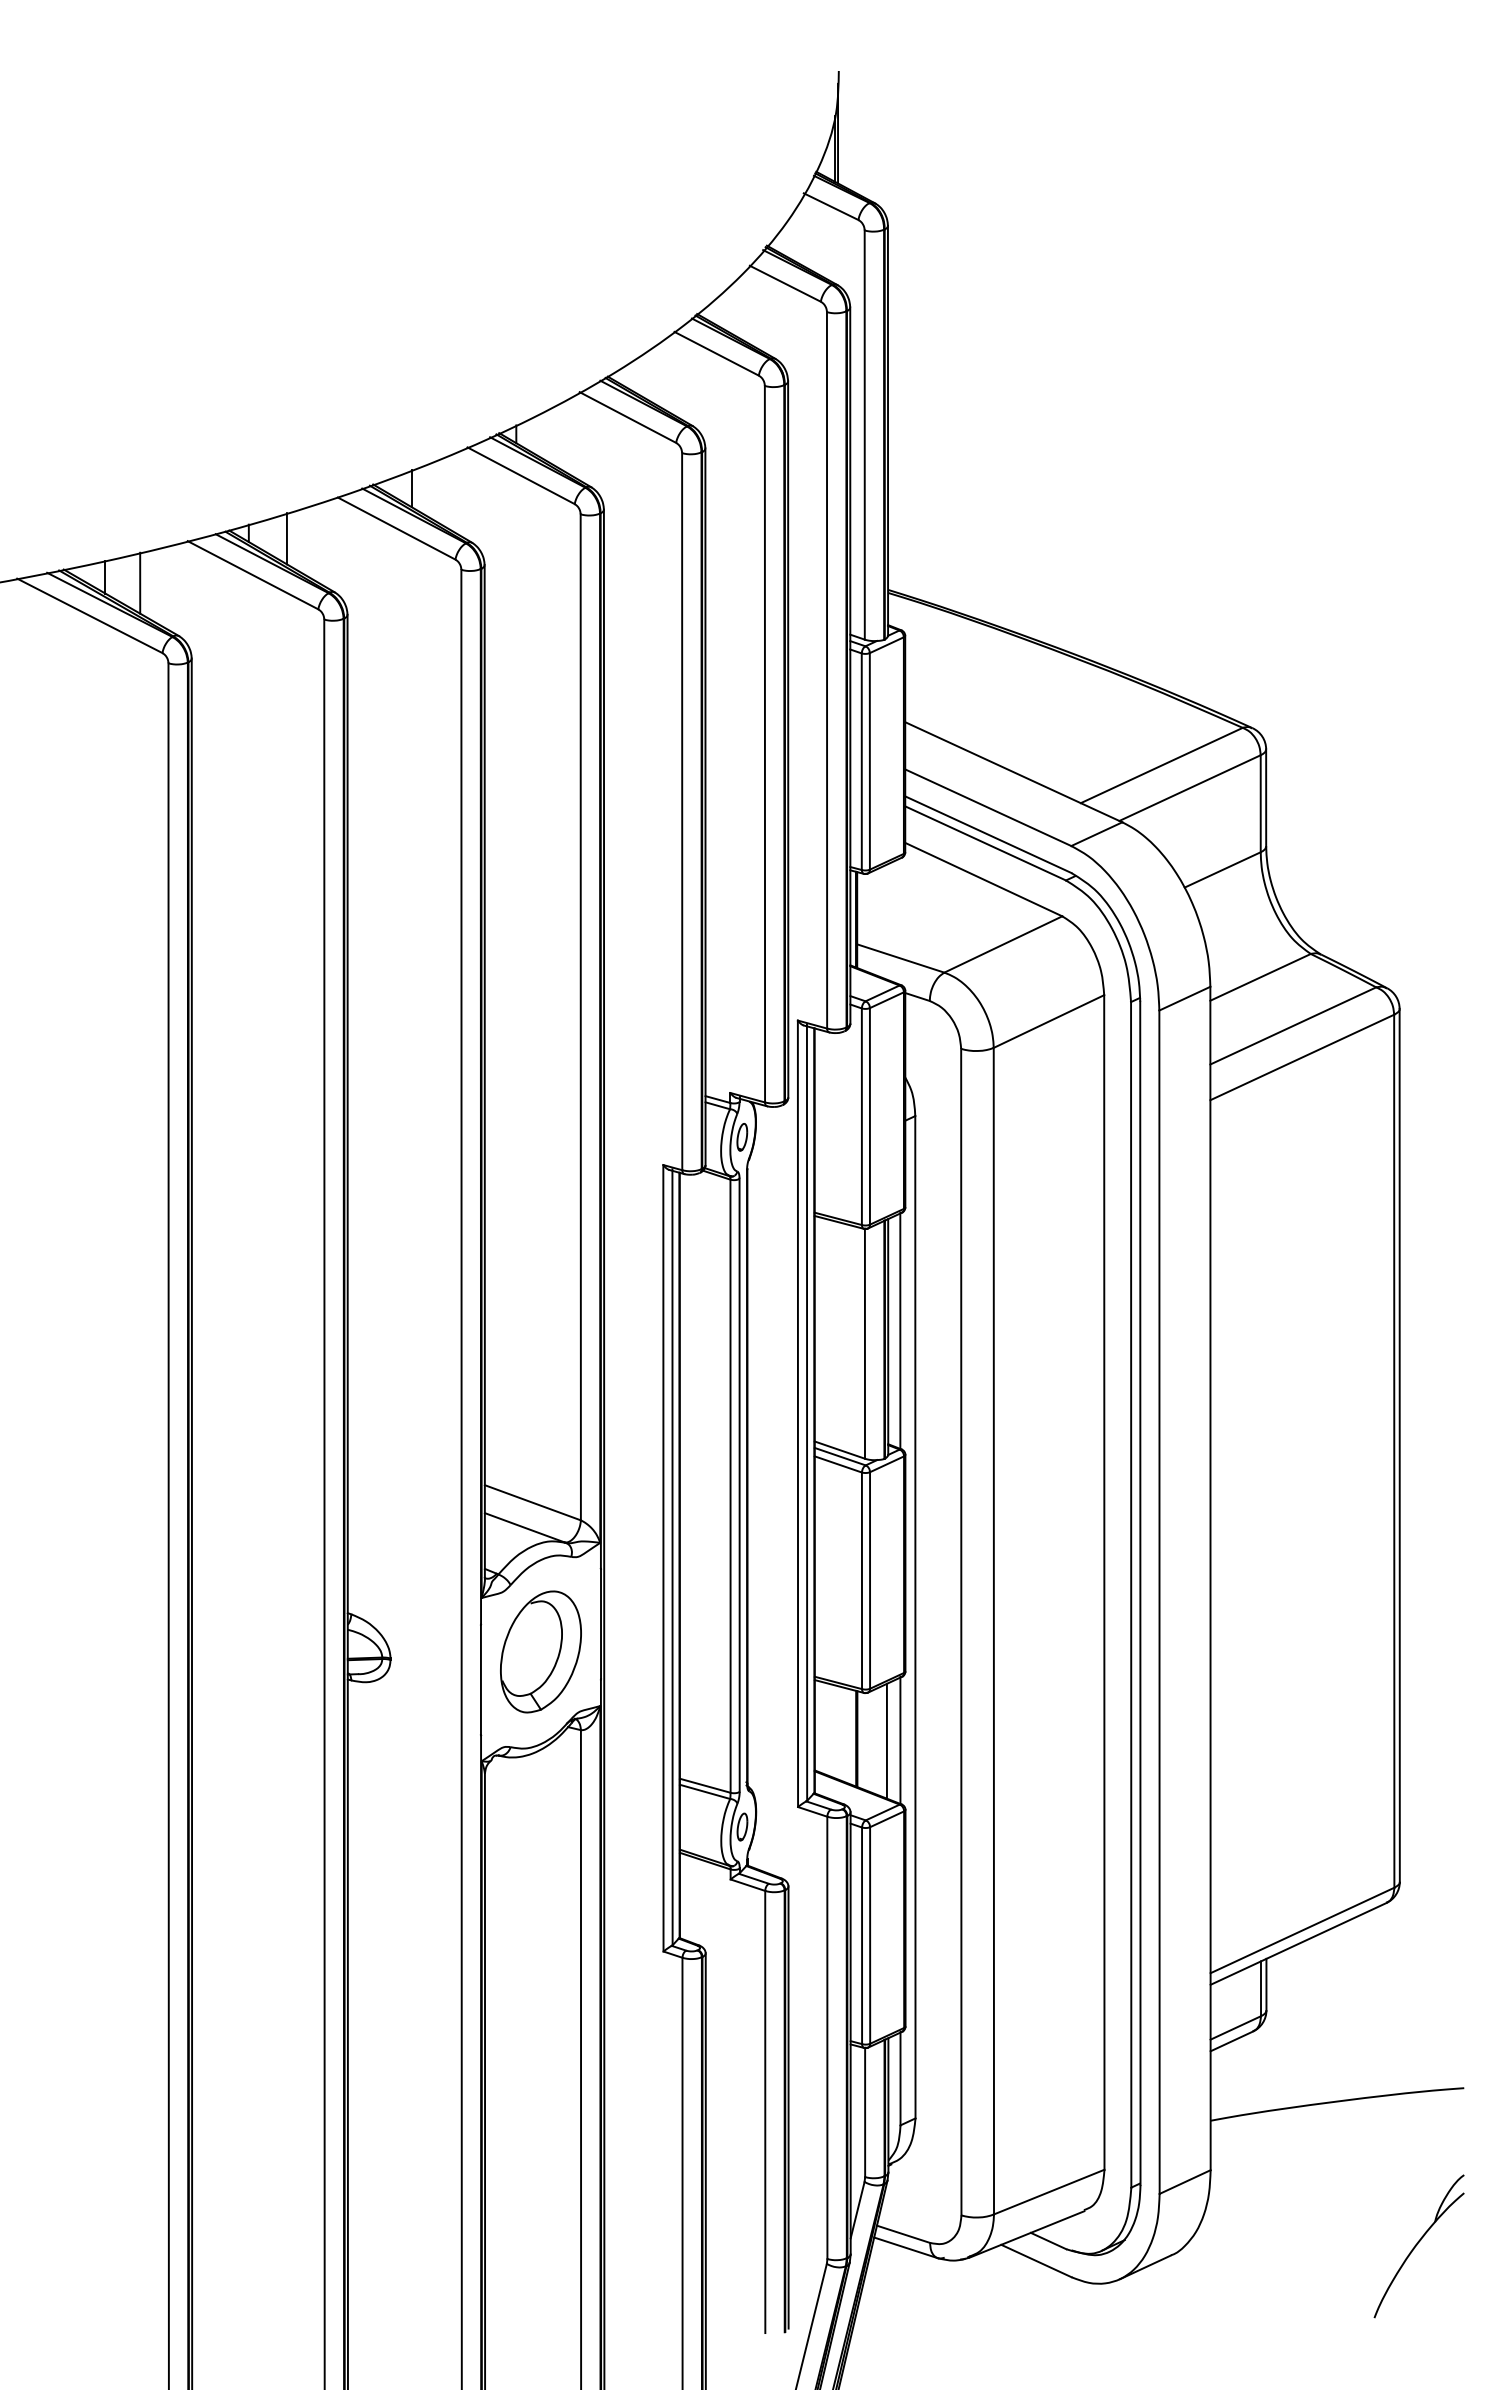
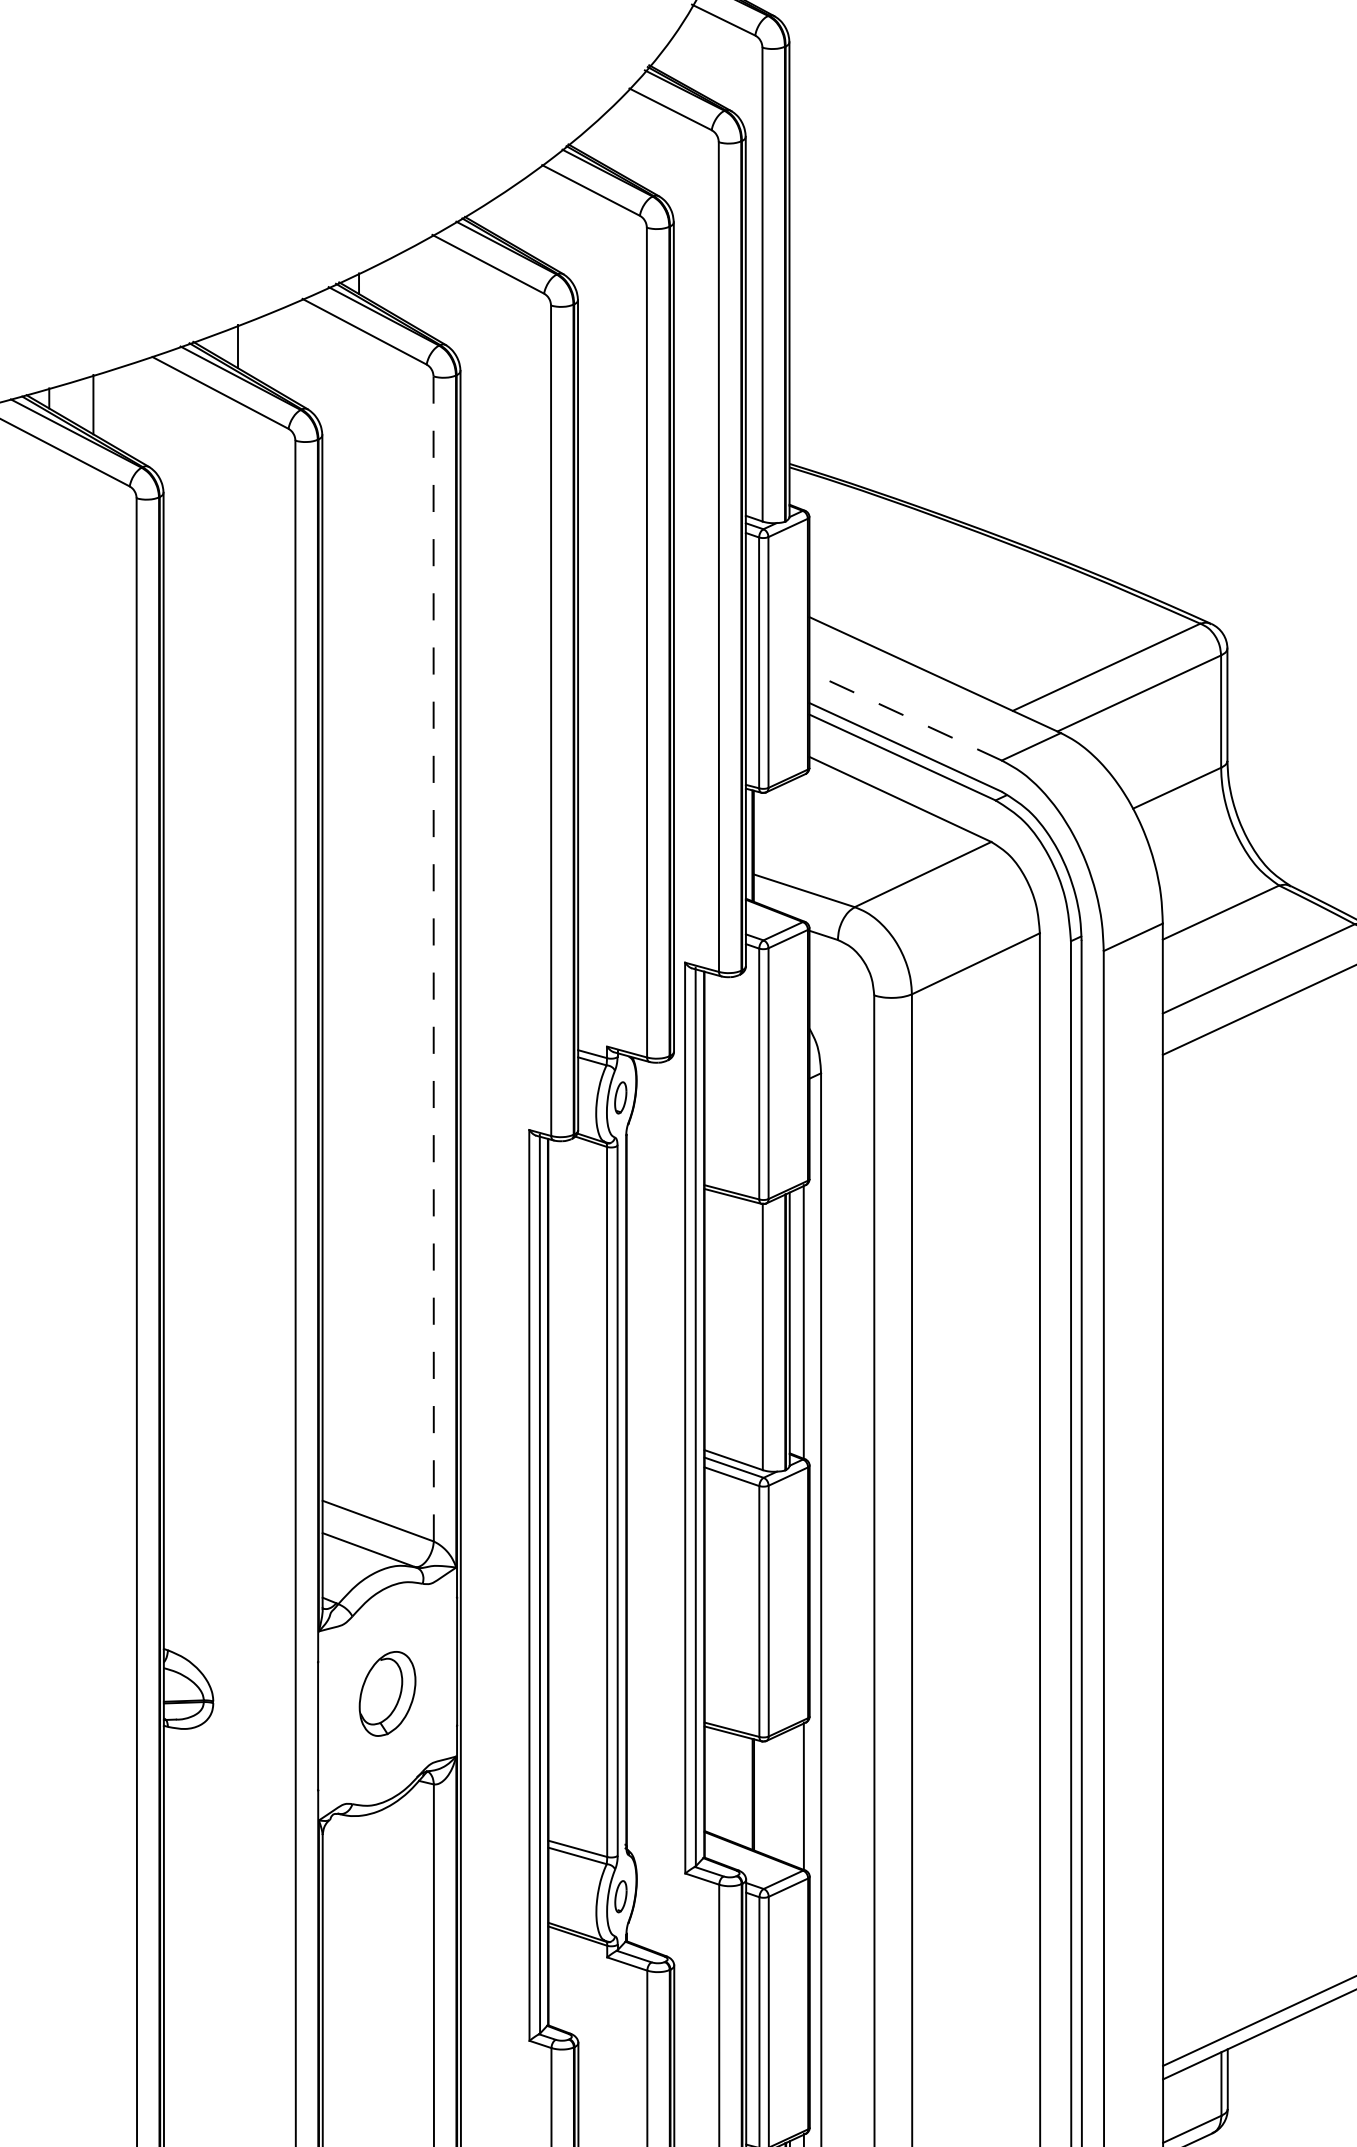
line: (987, 807) -> (904, 715), solid -> dashed
line: (580, 1016) -> (433, 957), solid -> dashed
part: (540, 1651) -> (387, 1693), size x0.6
line: (886, 1740) -> (787, 1796), removed

